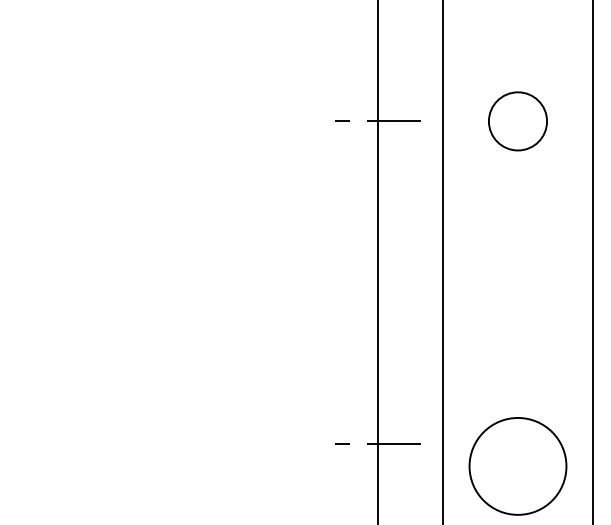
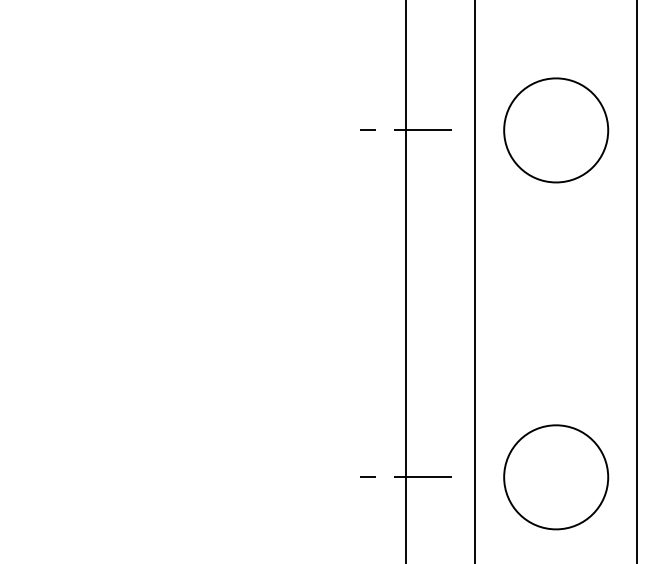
circle: (517, 121) -> (555, 130), size x1.67
circle: (517, 466) -> (555, 477), moved

